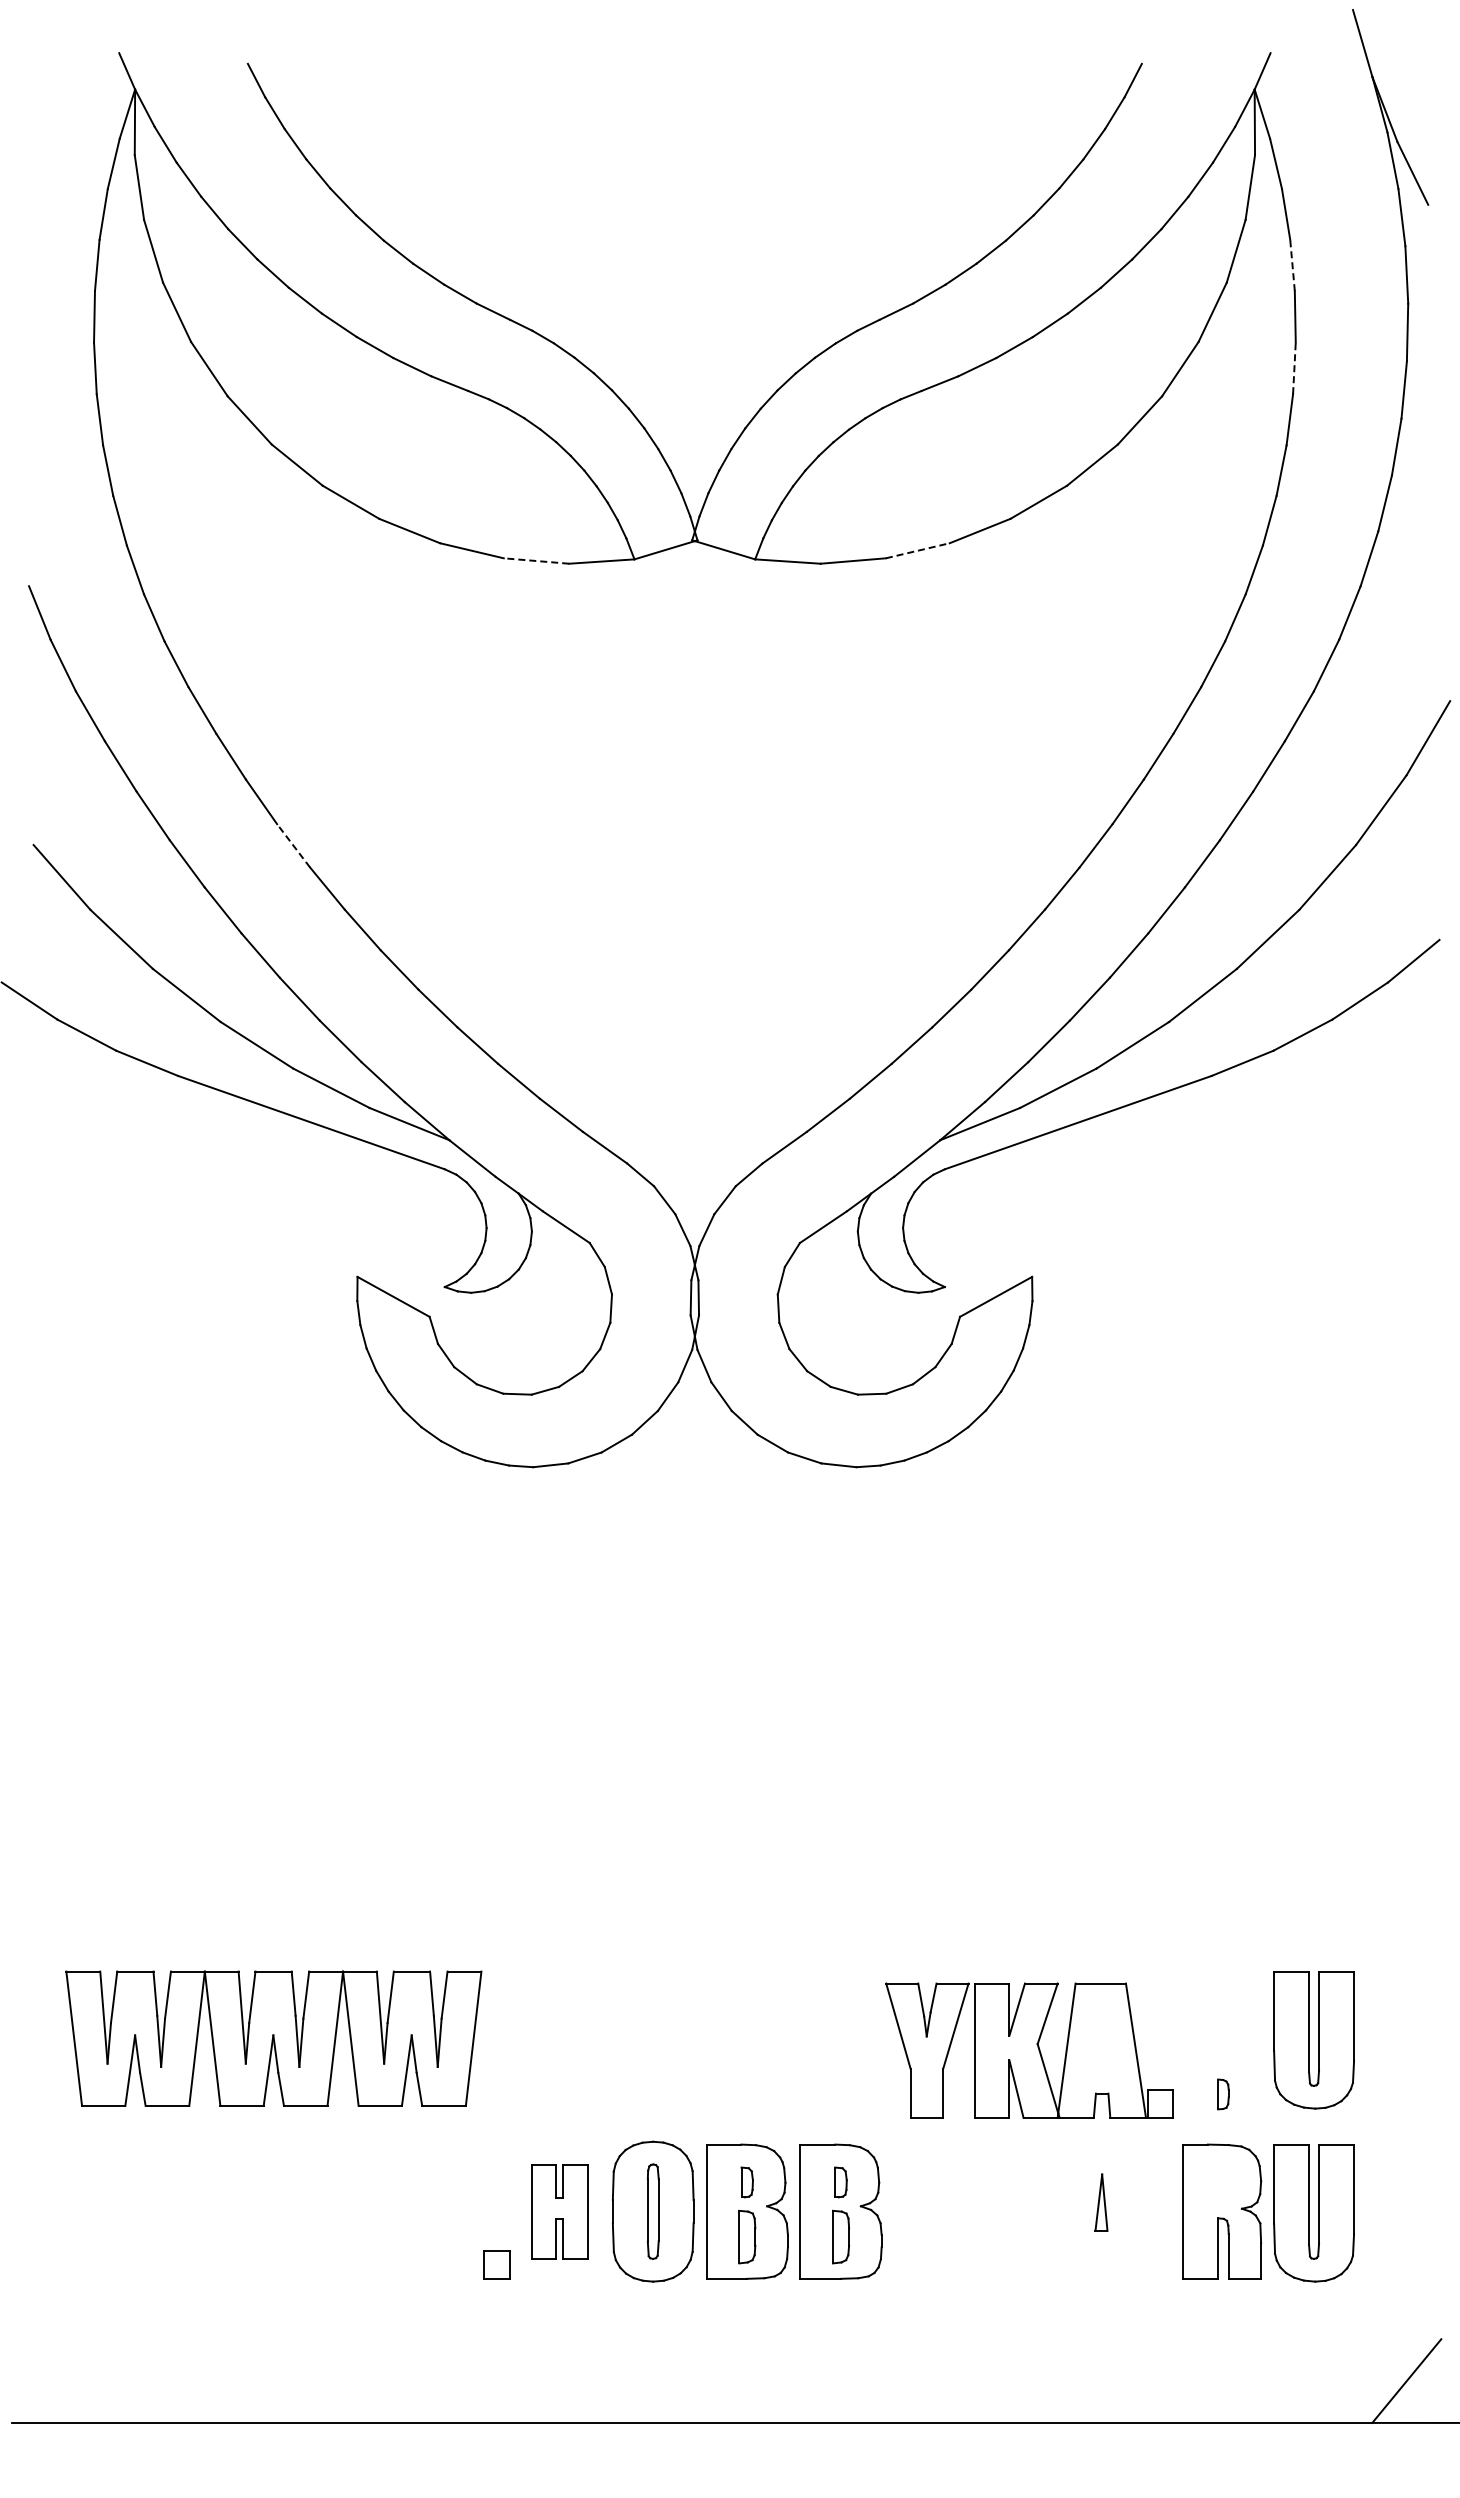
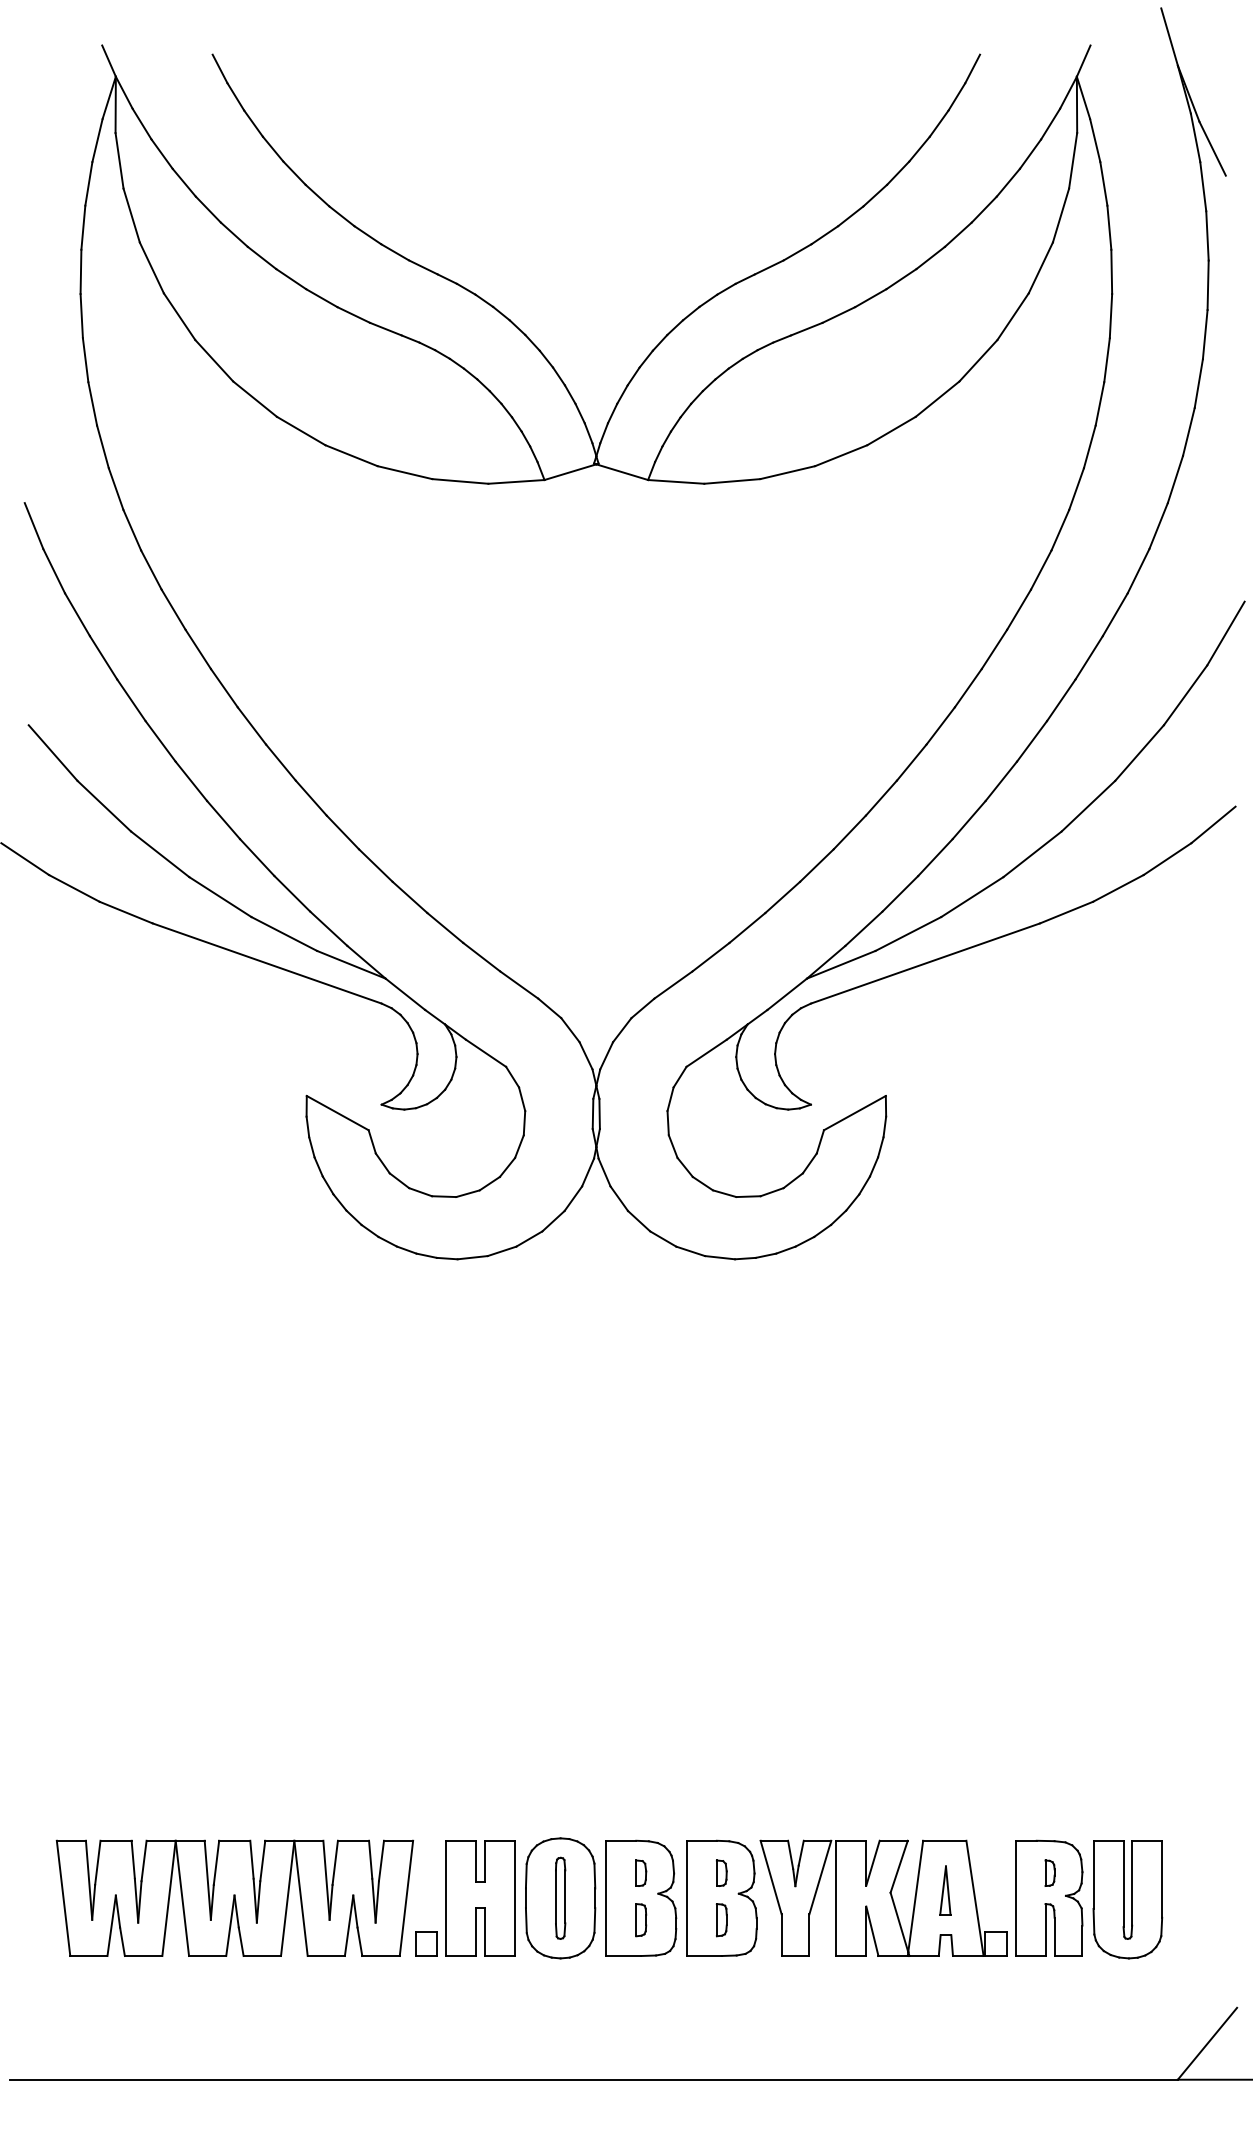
line: (1292, 265) -> (1109, 227), dashed -> solid
line: (1294, 368) -> (1111, 316), dashed -> solid
line: (917, 550) -> (787, 472), dashed -> solid
line: (536, 561) -> (460, 481), dashed -> solid
line: (293, 845) -> (251, 725), dashed -> solid
part: (273, 2038) -> (234, 1898), moved
part: (1313, 2040) -> (1127, 1751), removed
part: (1029, 2050) -> (883, 1898), moved
part: (1223, 2094) -> (1050, 1873), moved
part: (559, 2211) -> (480, 1898), size x1.43
part: (746, 2236) -> (640, 1919), size x0.71
part: (840, 2236) -> (721, 1919), size x0.71

